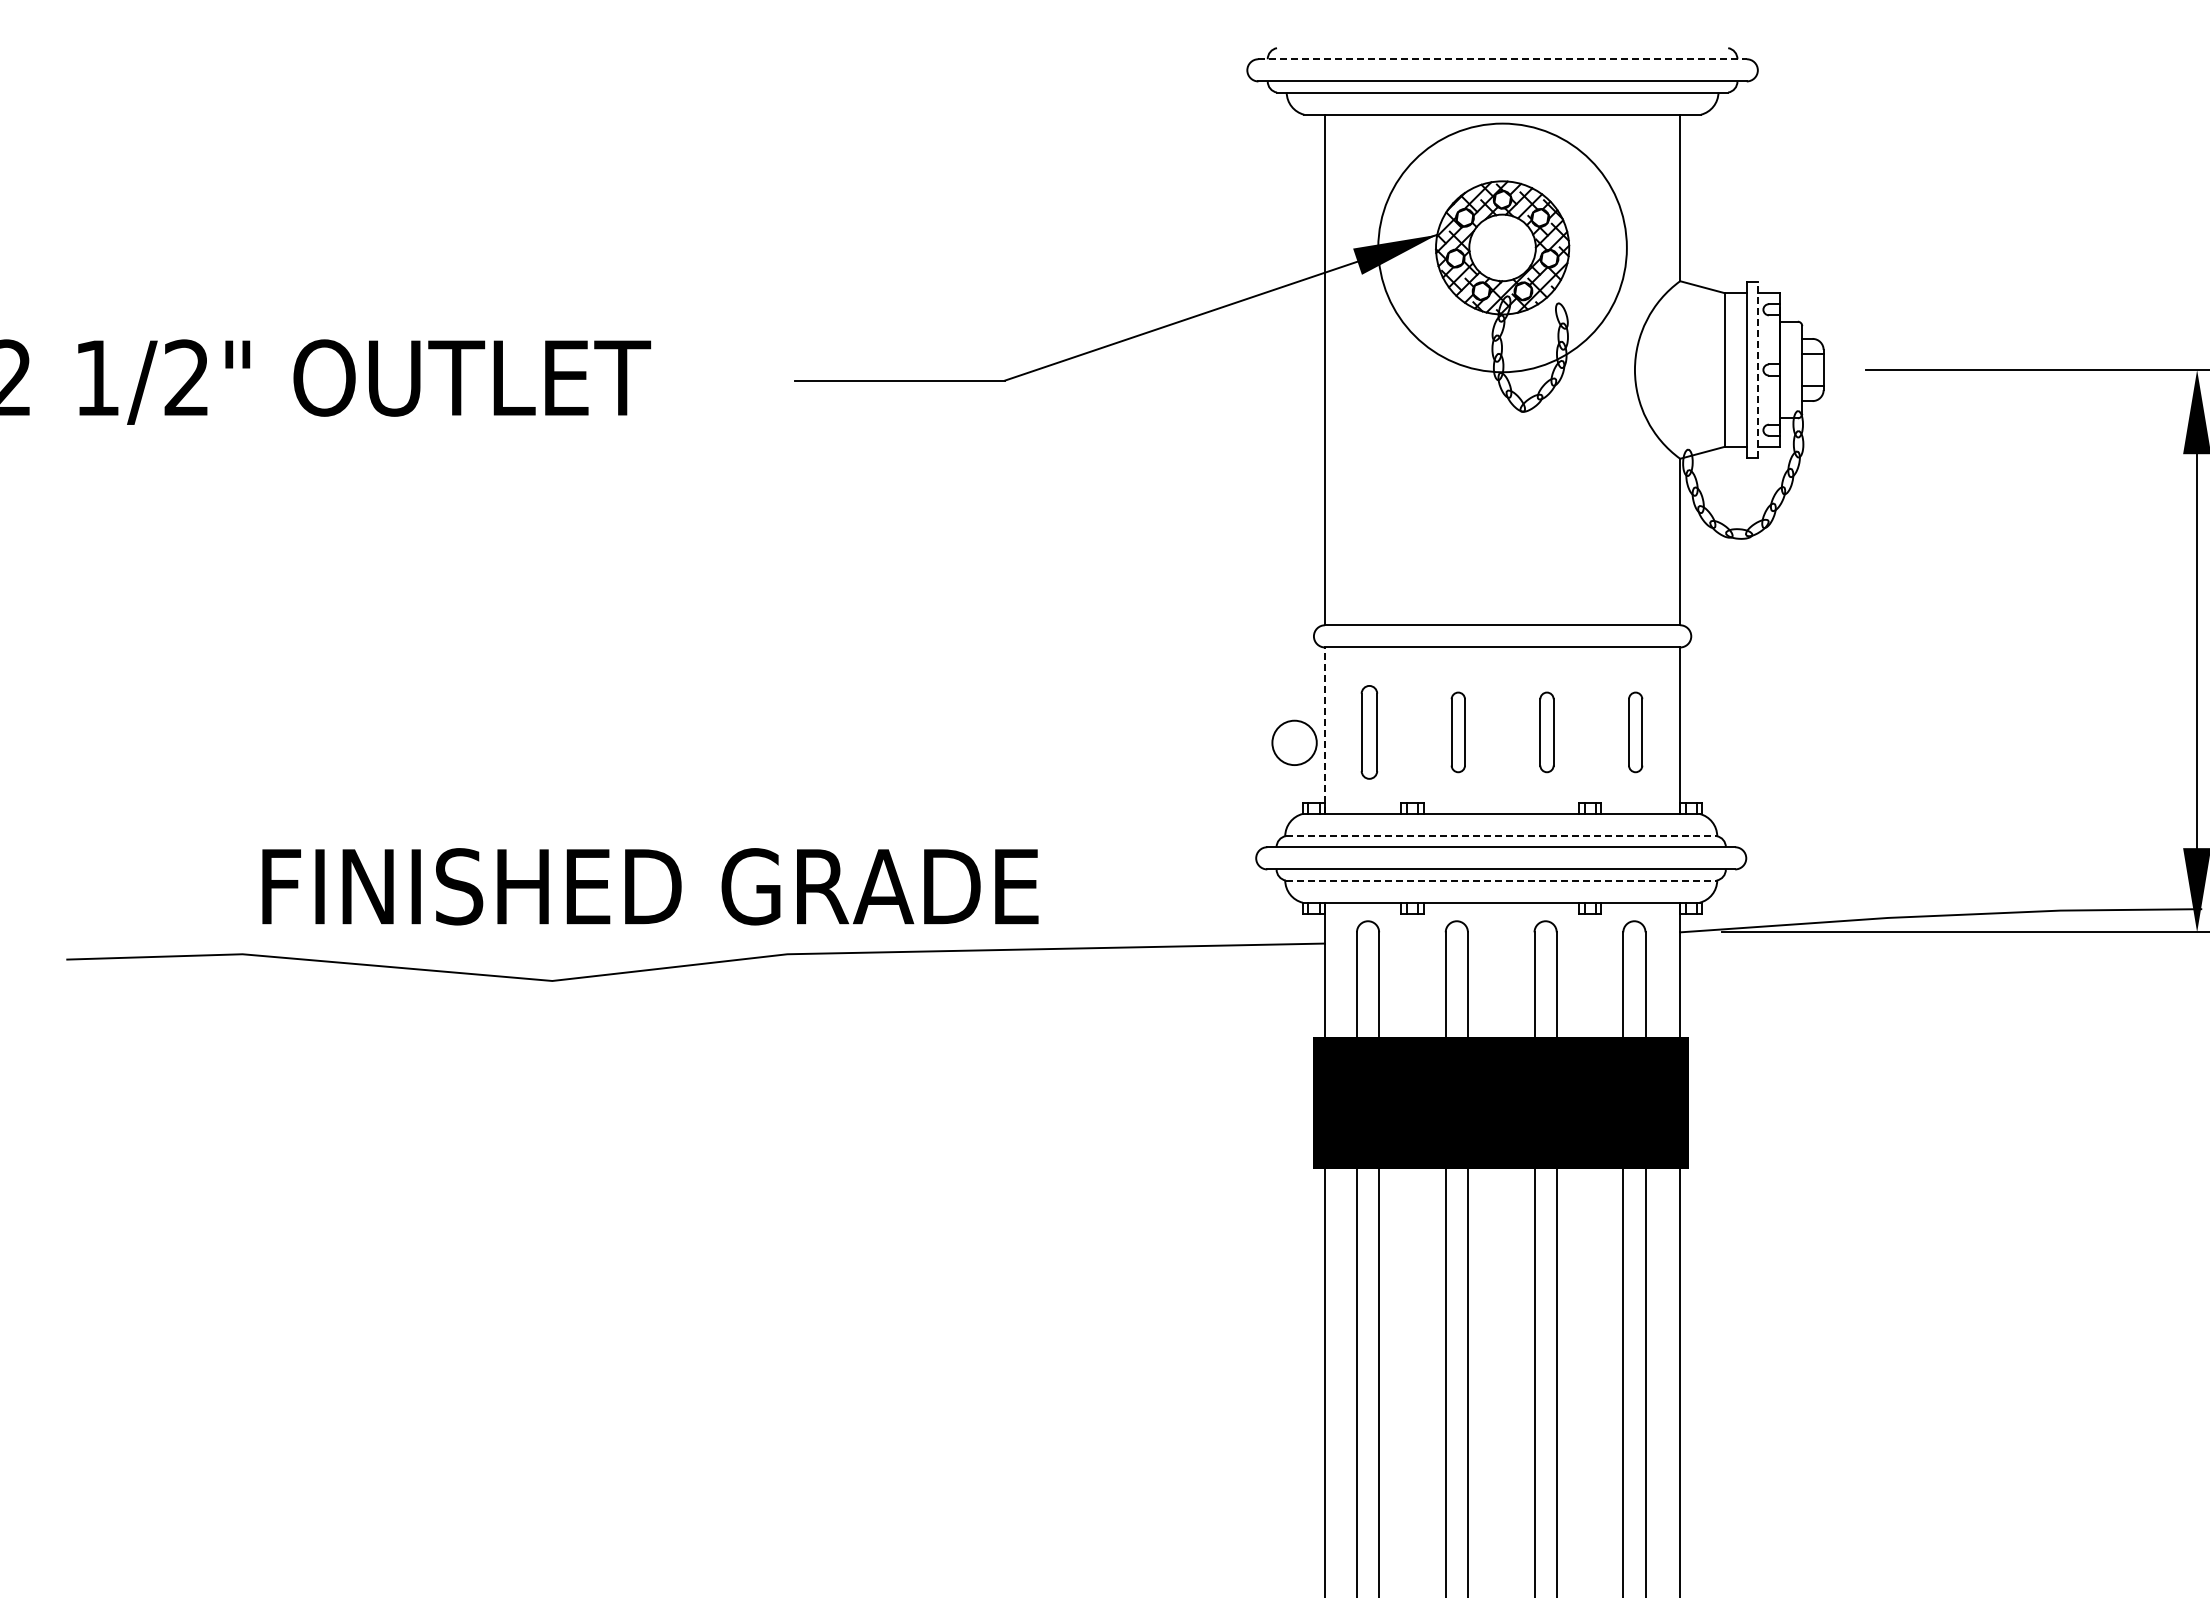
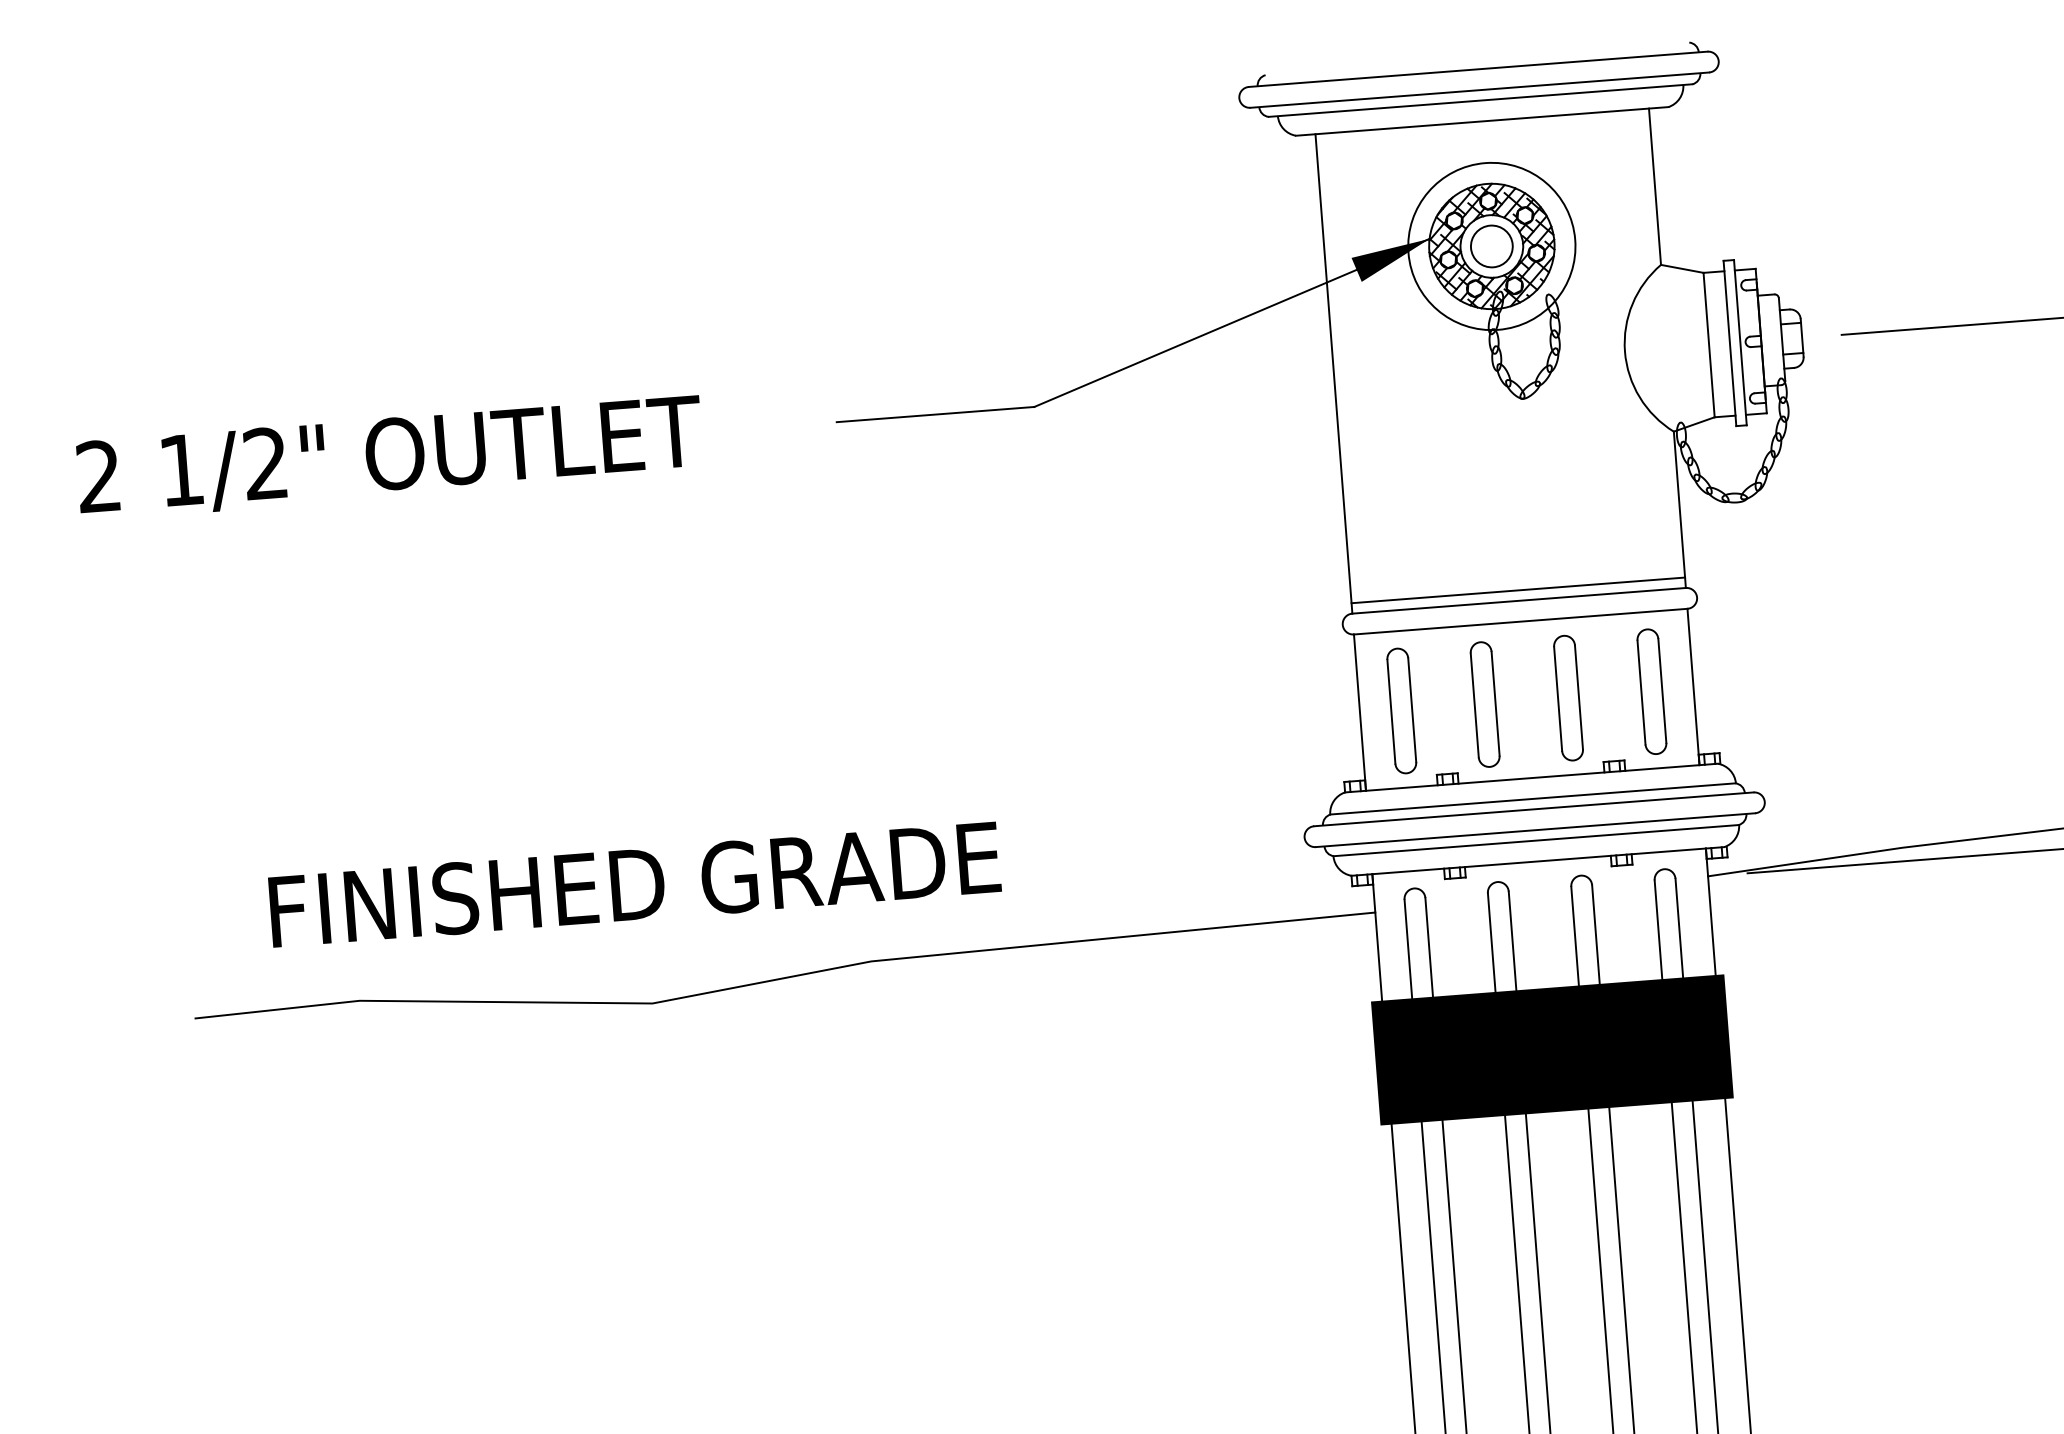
line: (1503, 59) -> (1479, 69), dashed -> solid
circle: (1502, 247) -> (1491, 246), size x0.71
line: (1757, 370) -> (1740, 343), dashed -> solid
line: (1502, 614) -> (1518, 590), added
line: (1325, 730) -> (1360, 712), dashed -> solid
part: (1369, 732) -> (1401, 711), size x1.43
part: (1458, 732) -> (1485, 704), size x1.67
part: (1546, 732) -> (1568, 698), size x1.67
part: (1635, 732) -> (1651, 691), size x1.67
circle: (1294, 742) -> (1491, 246), moved
line: (1501, 836) -> (1533, 799), dashed -> solid
line: (1501, 880) -> (1536, 840), dashed -> solid
text: (650, 886) -> (634, 884), moved

